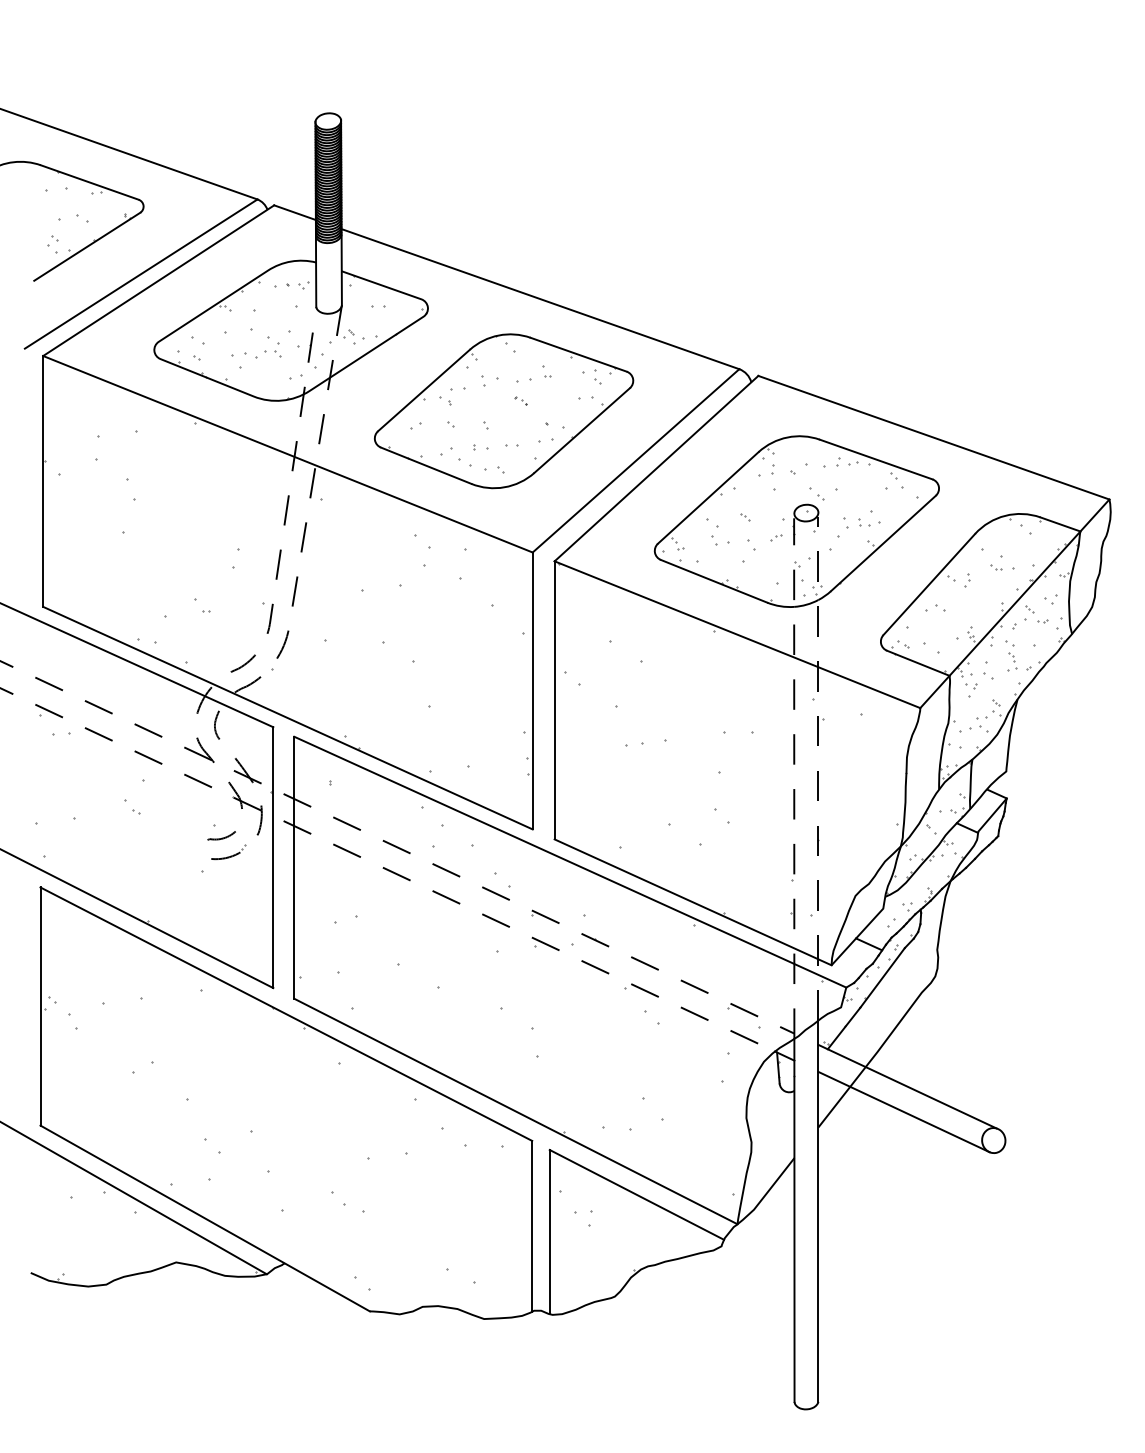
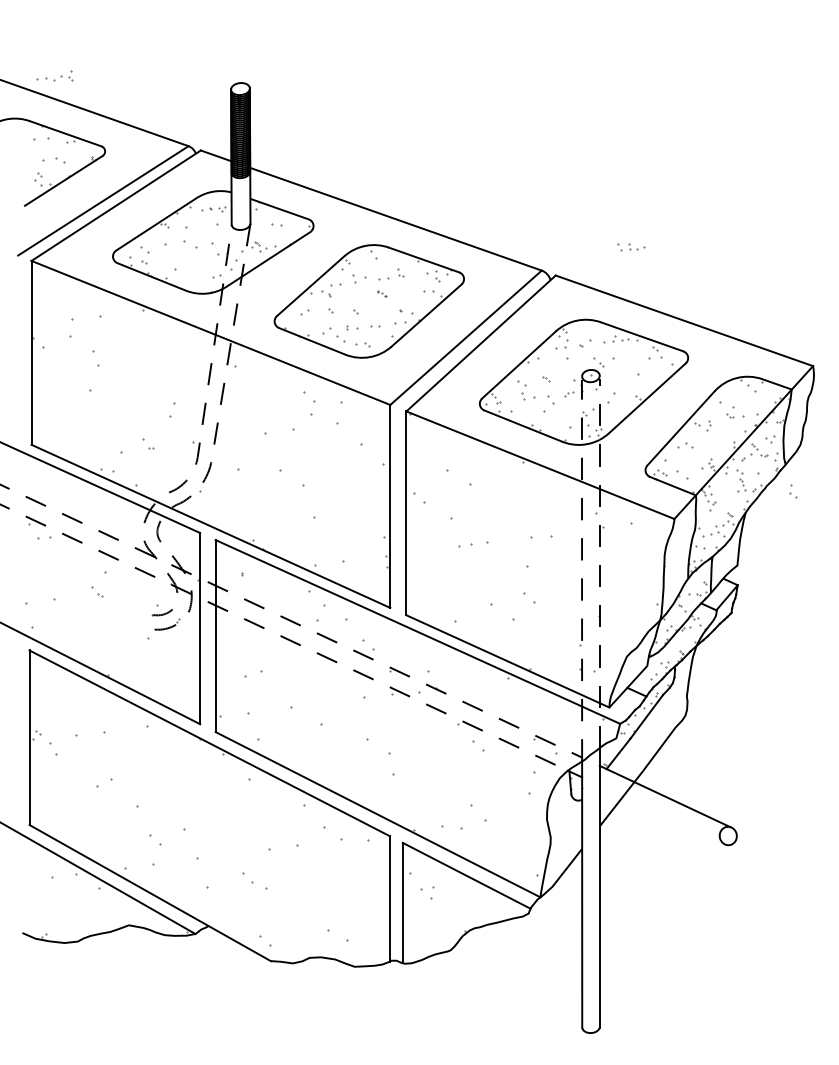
part: (255, 349) -> (54, 75), moved
part: (861, 523) -> (631, 247), moved
part: (988, 670) -> (793, 491), moved
line: (904, 1111) -> (662, 814), removed

